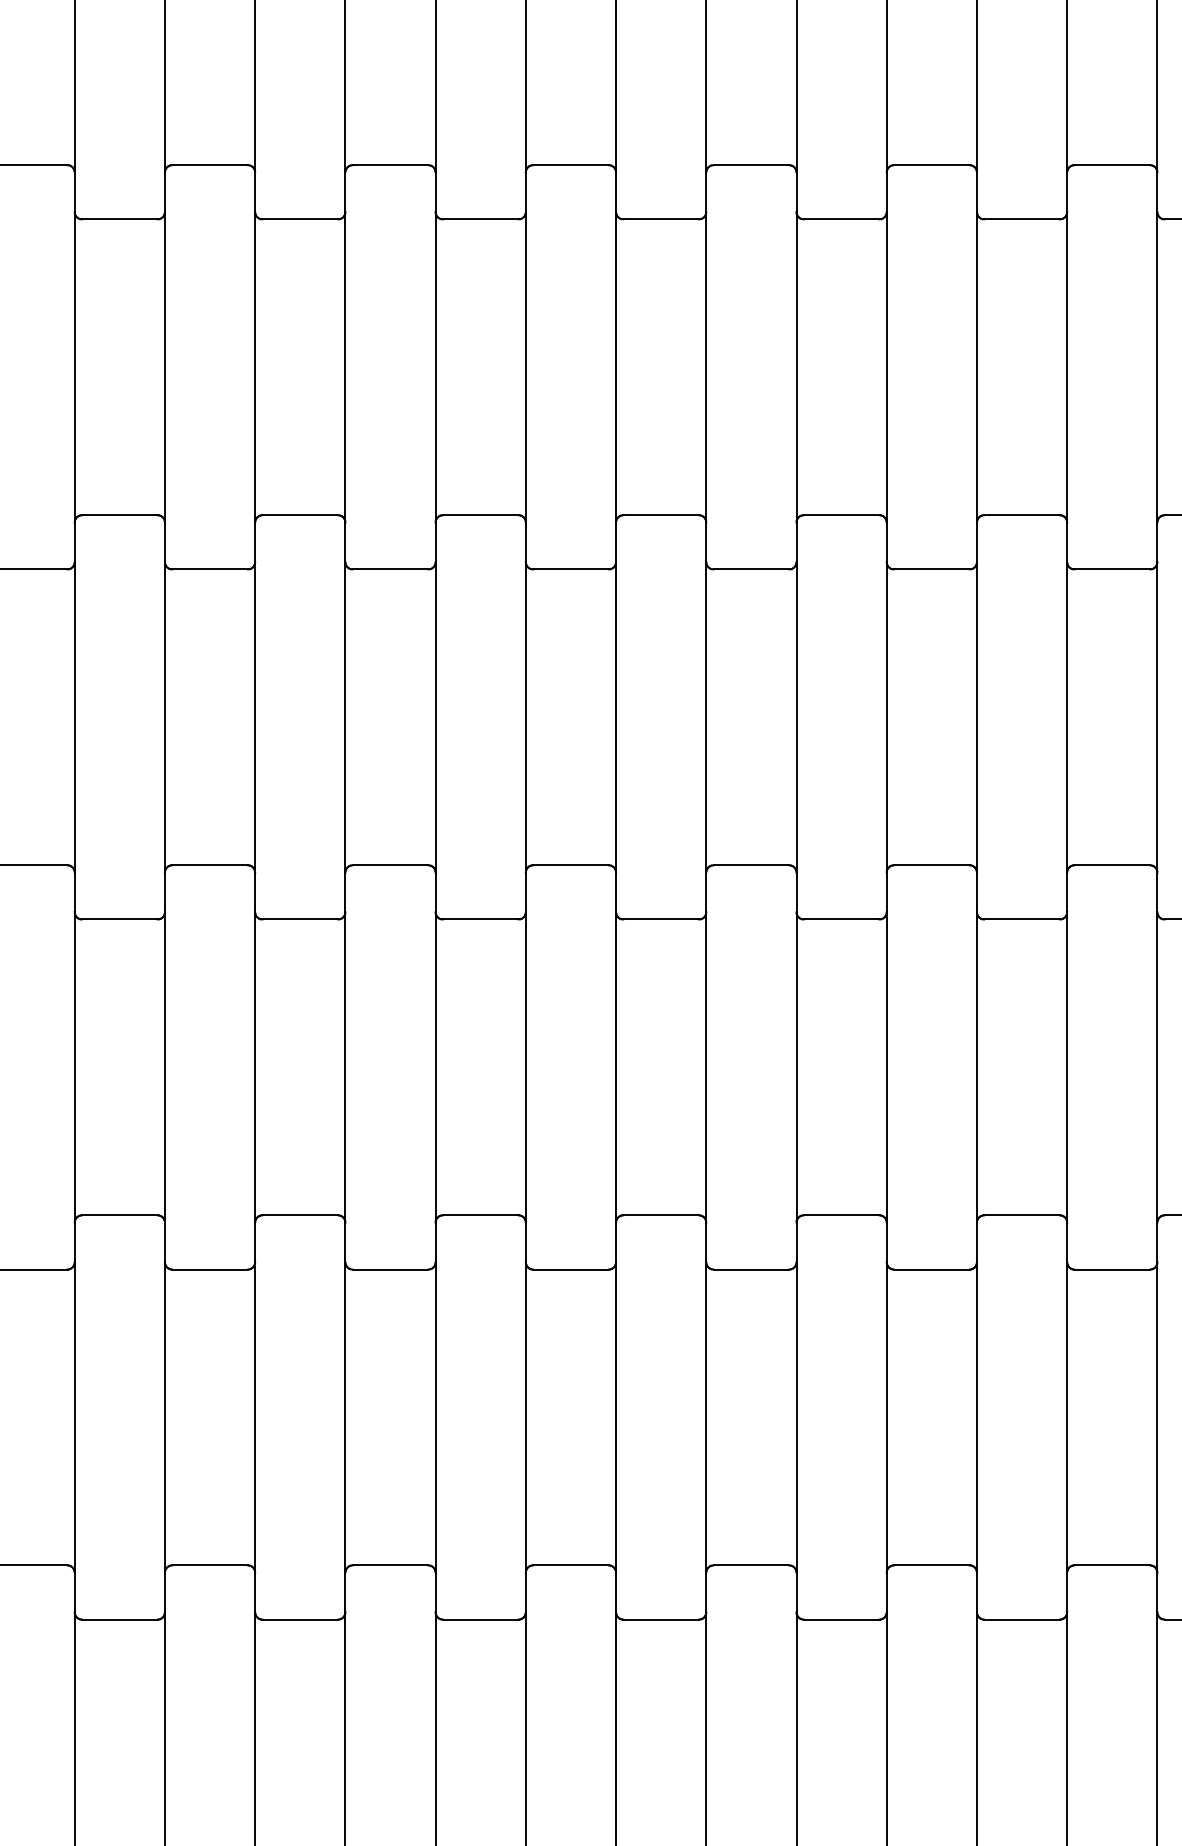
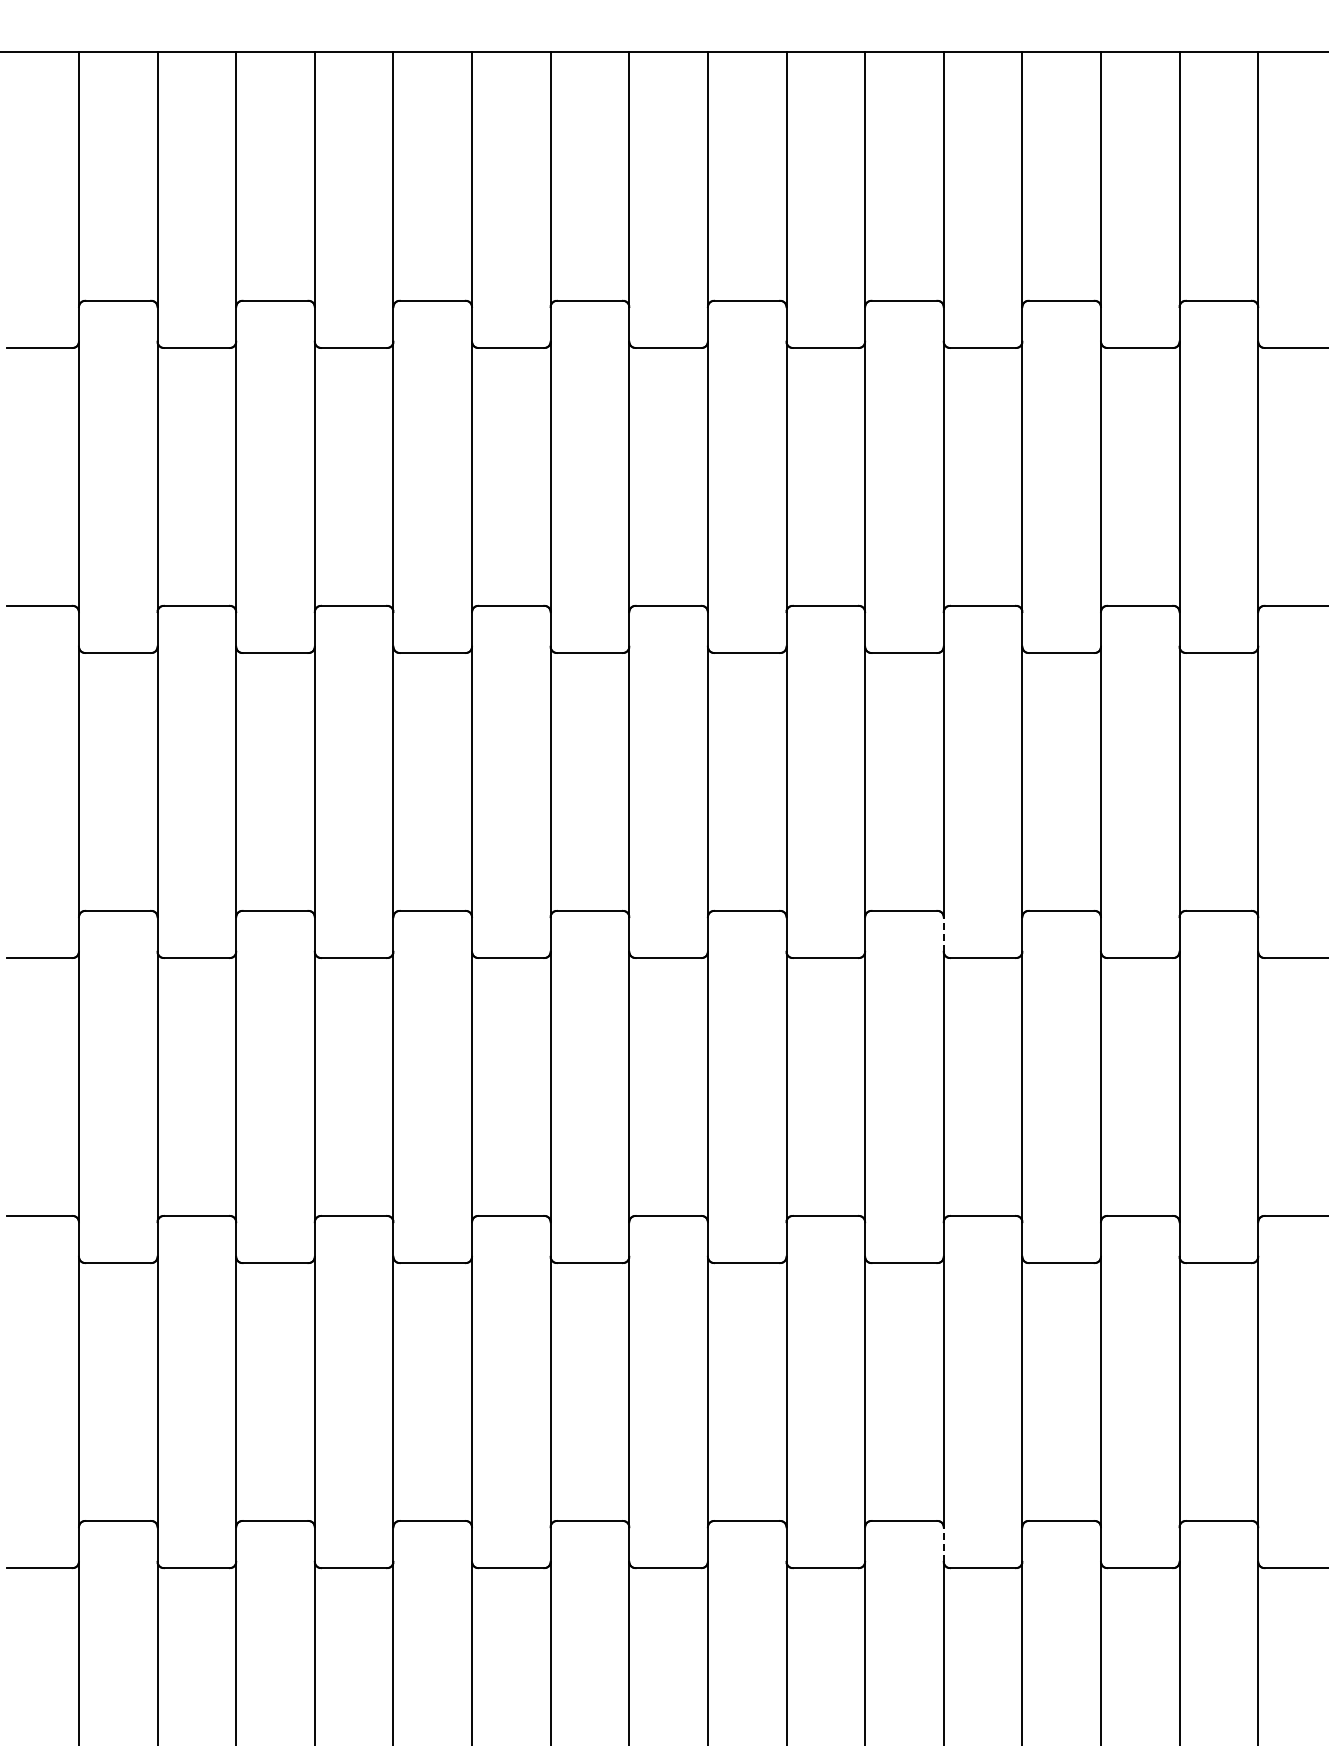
line: (976, 891) -> (943, 933), solid -> dashed
line: (976, 1592) -> (943, 1544), solid -> dashed

